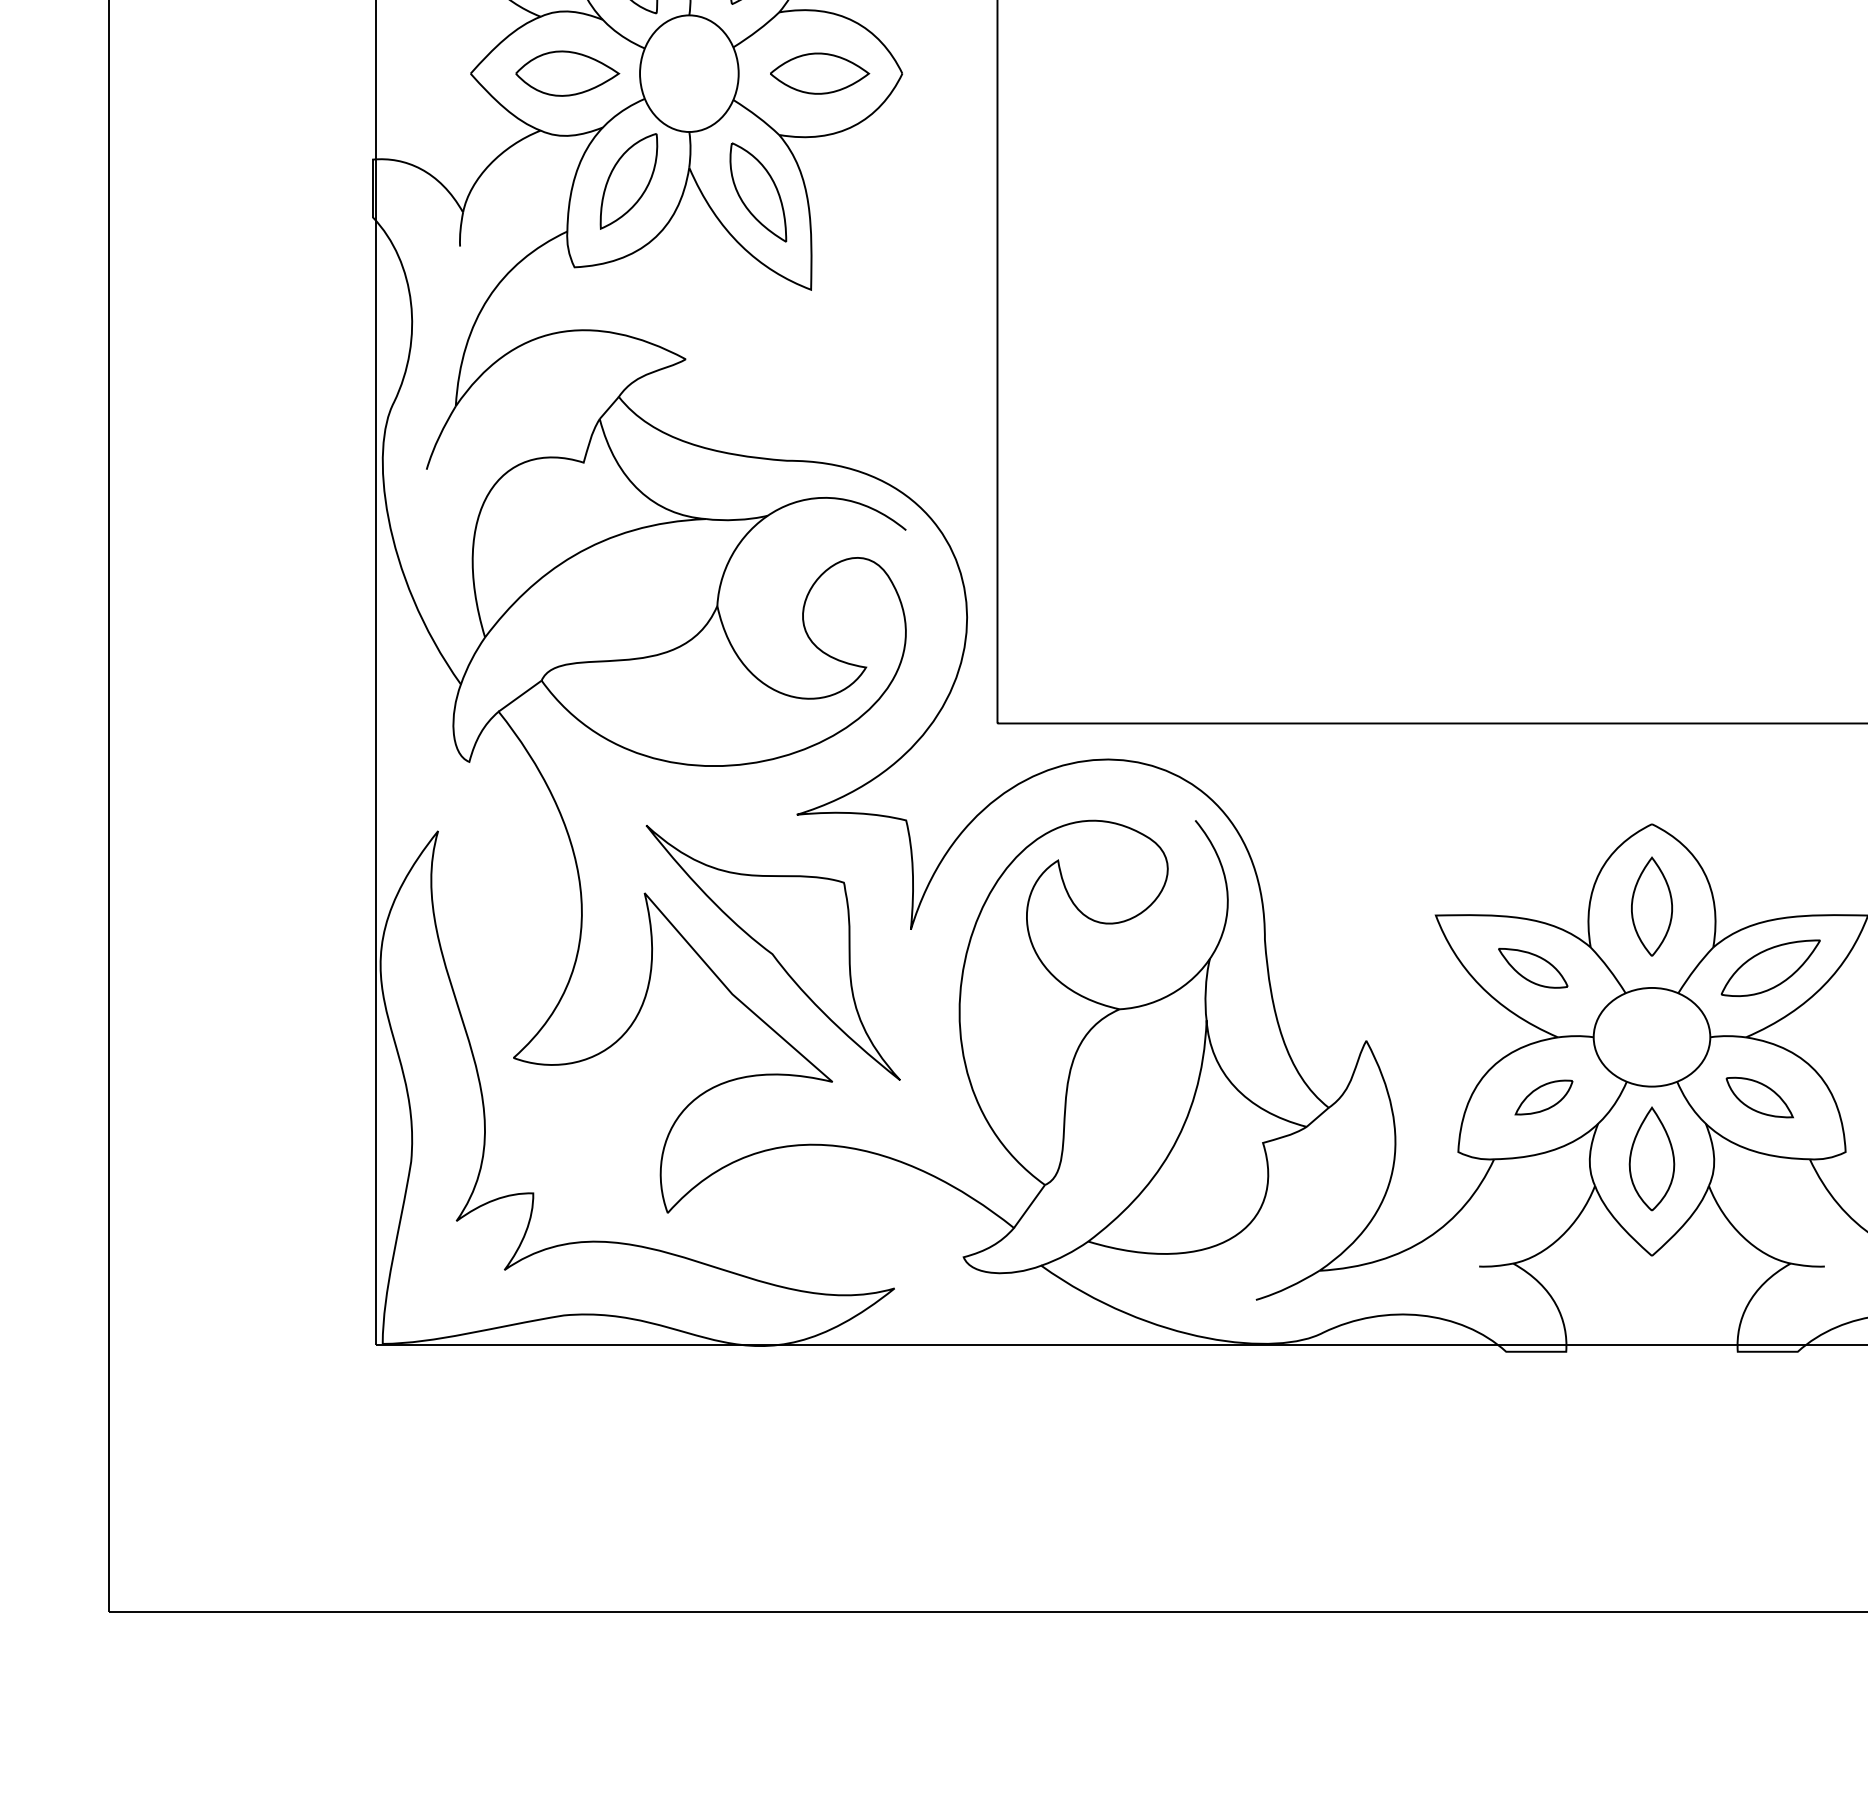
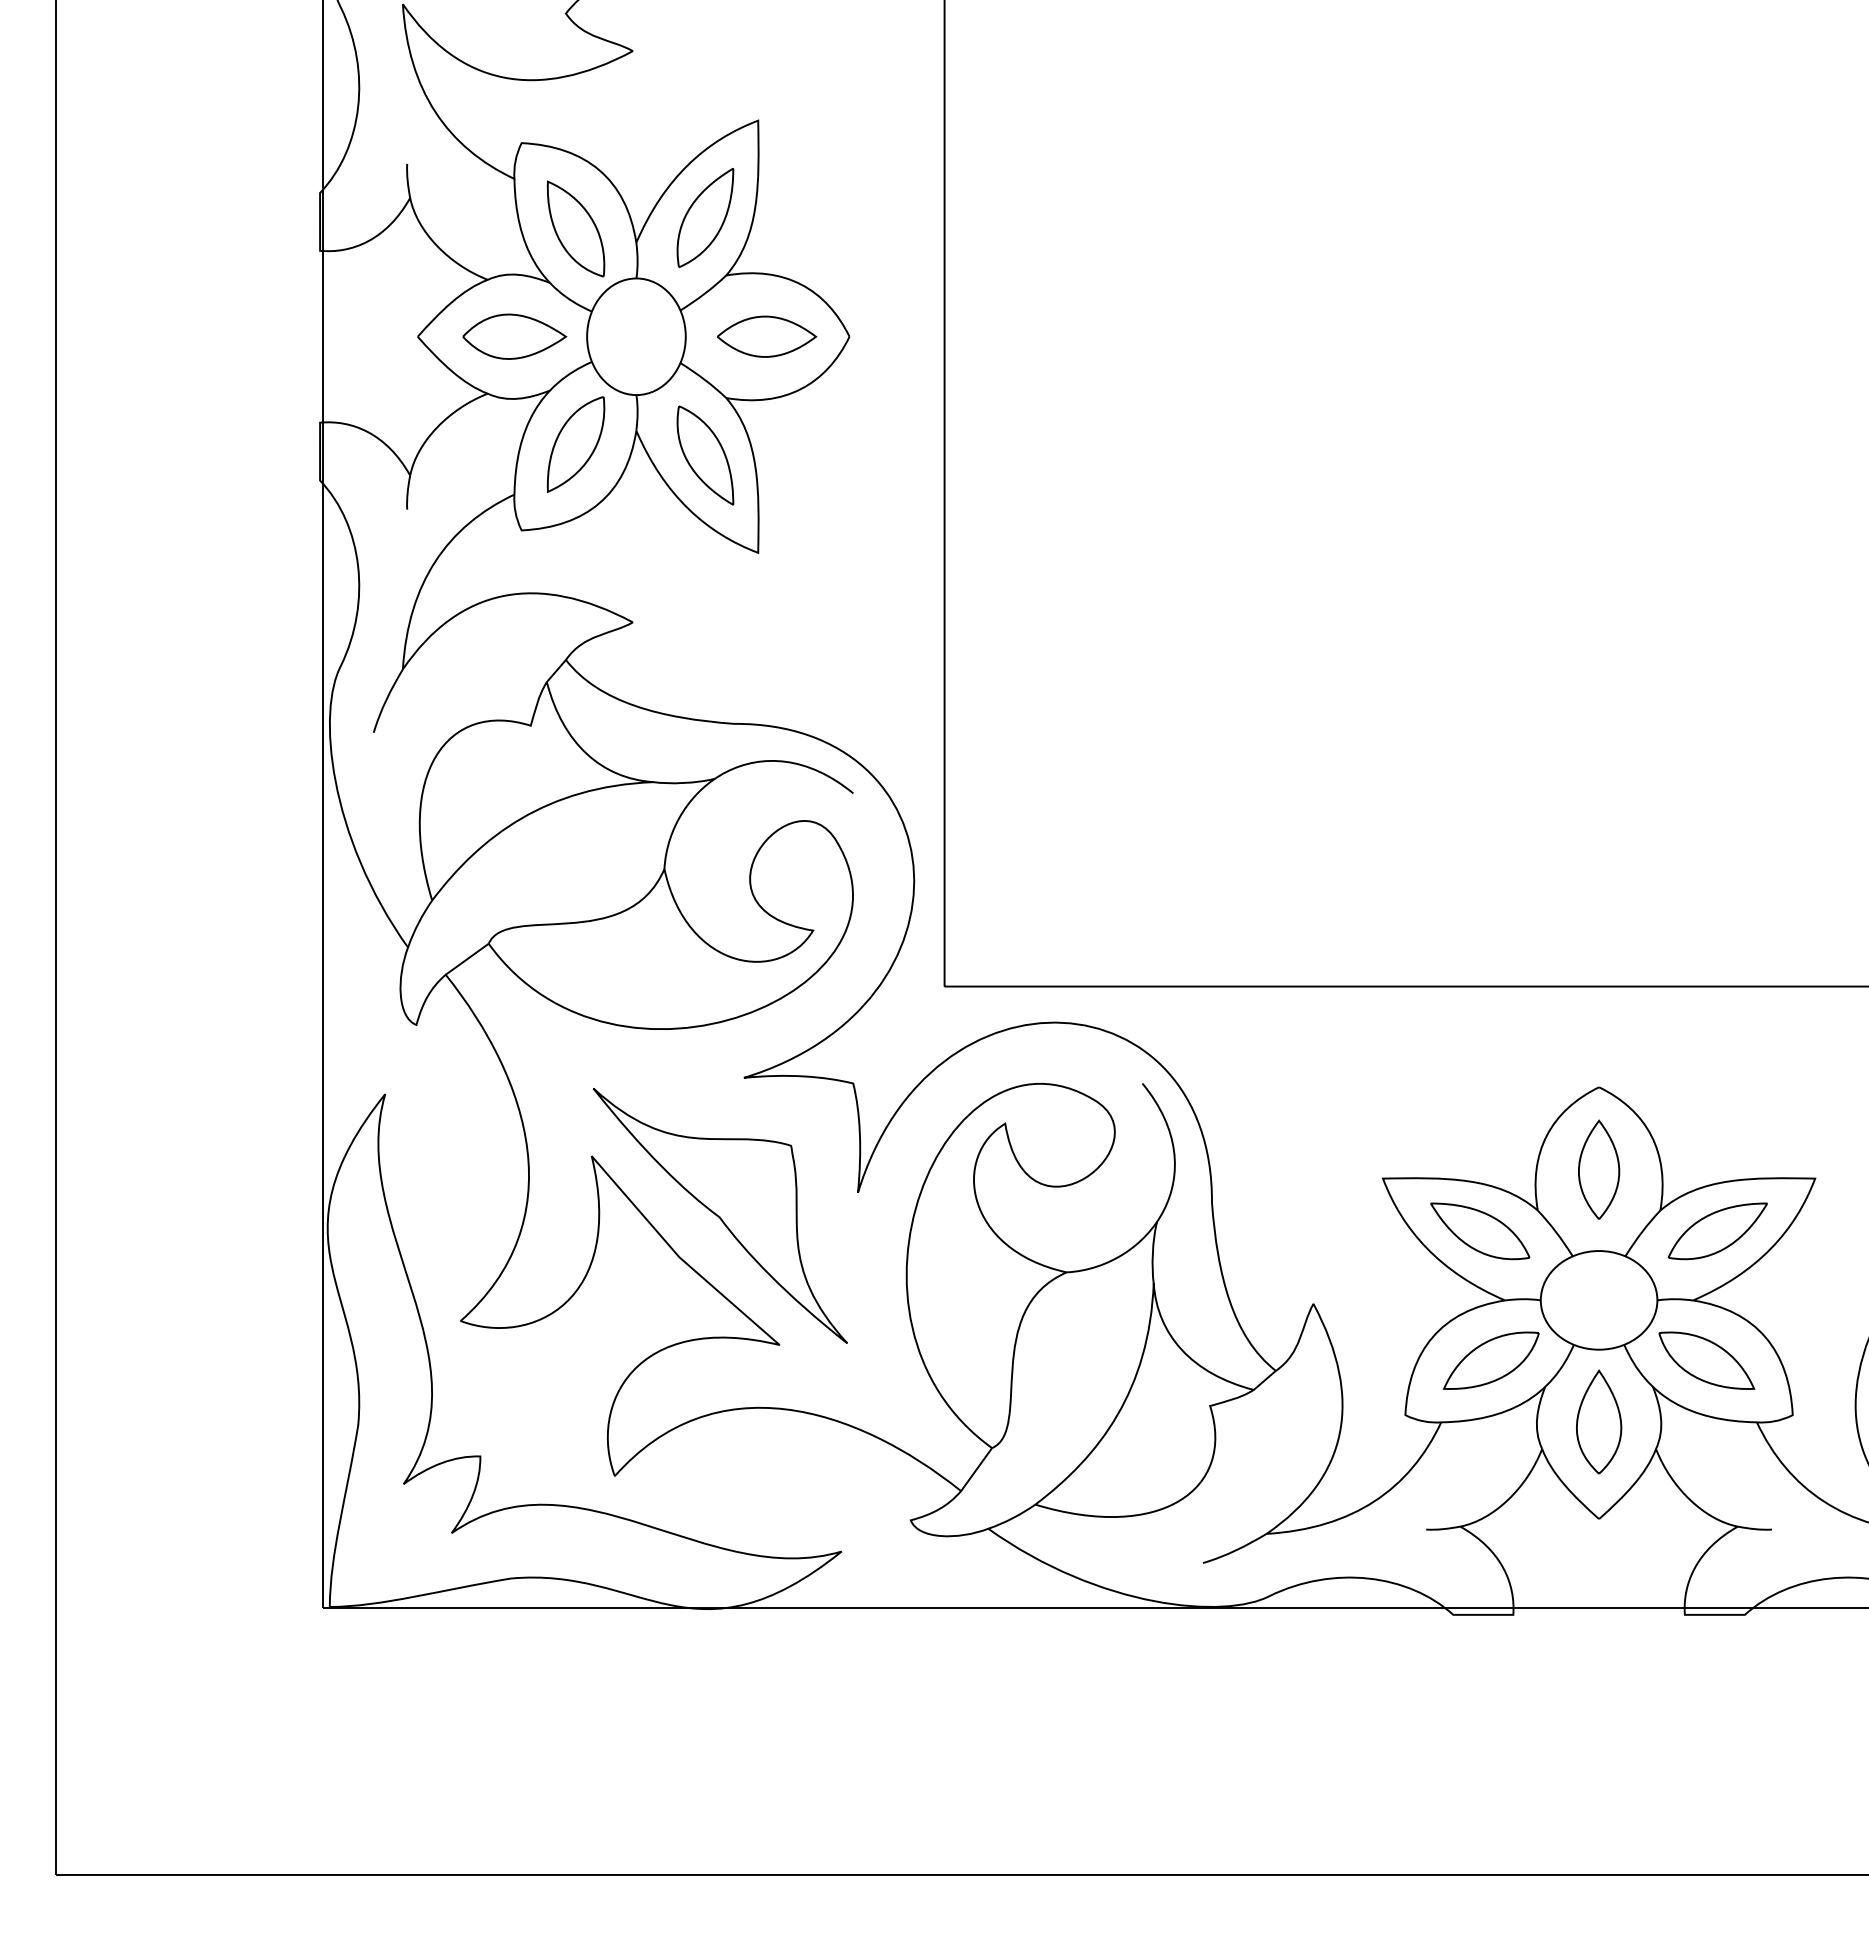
part: (1533, 968) -> (1480, 1231), size x1.43
part: (1543, 1097) -> (1490, 1360), size x1.67
part: (1759, 1097) -> (1706, 1360), size x1.43

